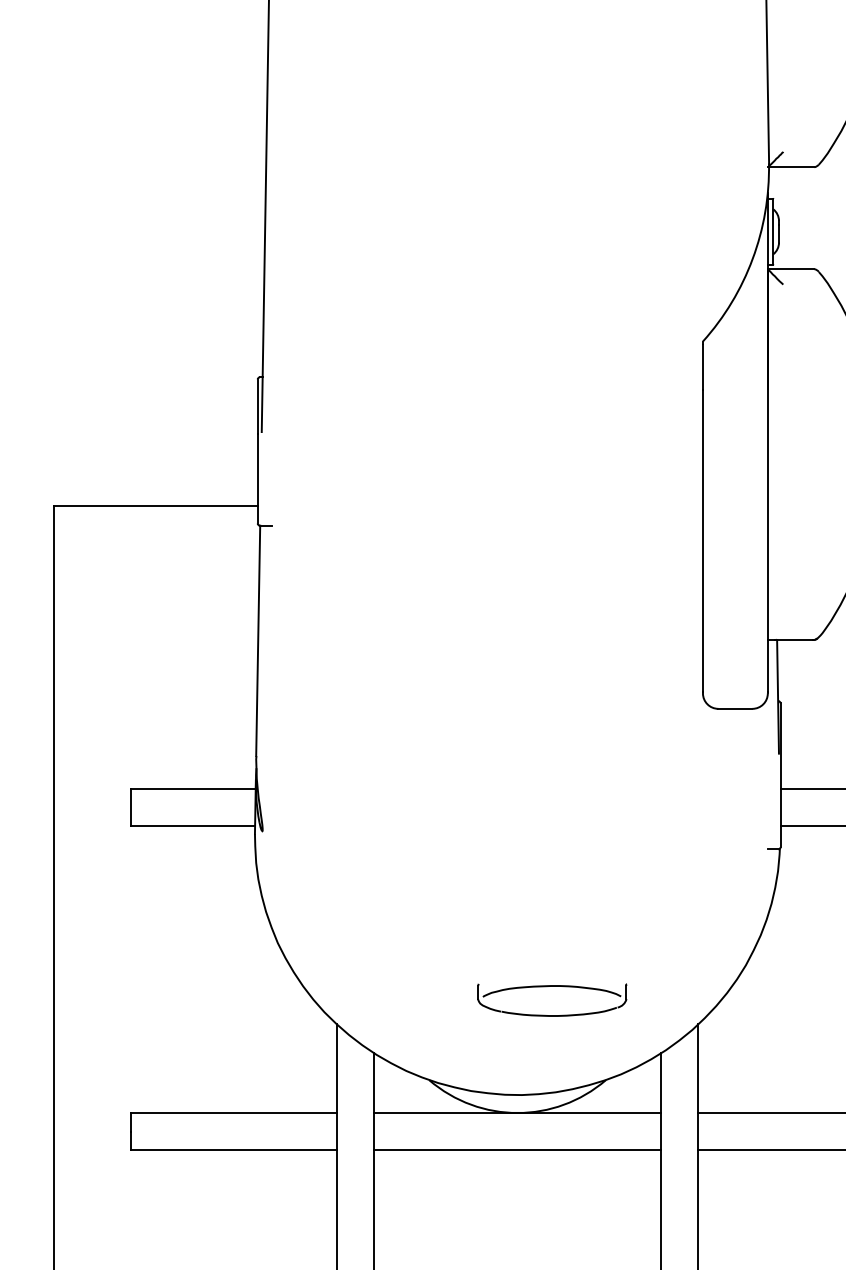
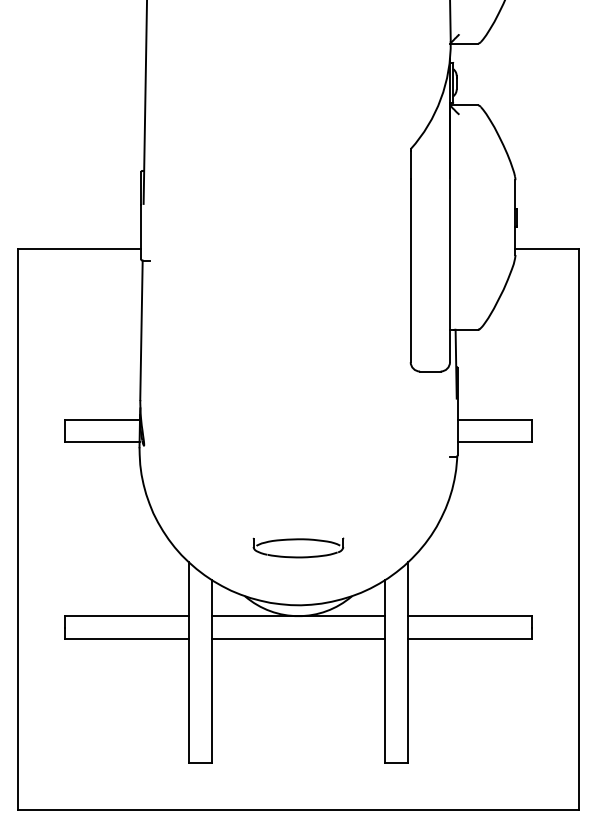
part: (552, 987) -> (298, 540), moved

